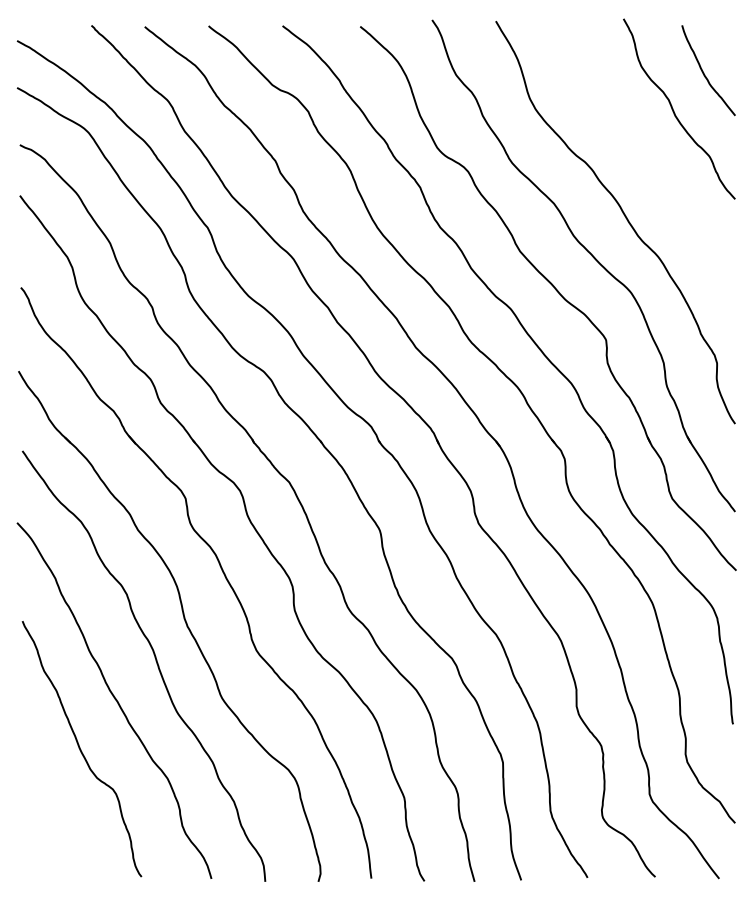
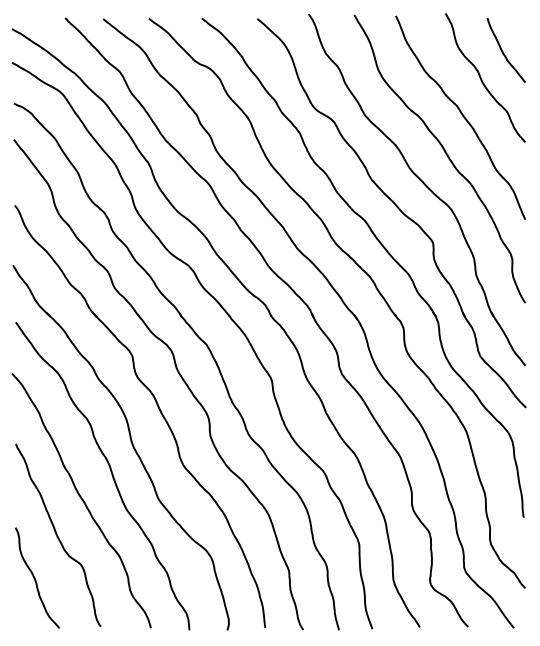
curve: (646, 161) -> (461, 115), added
curve: (50, 810) -> (35, 579), added

